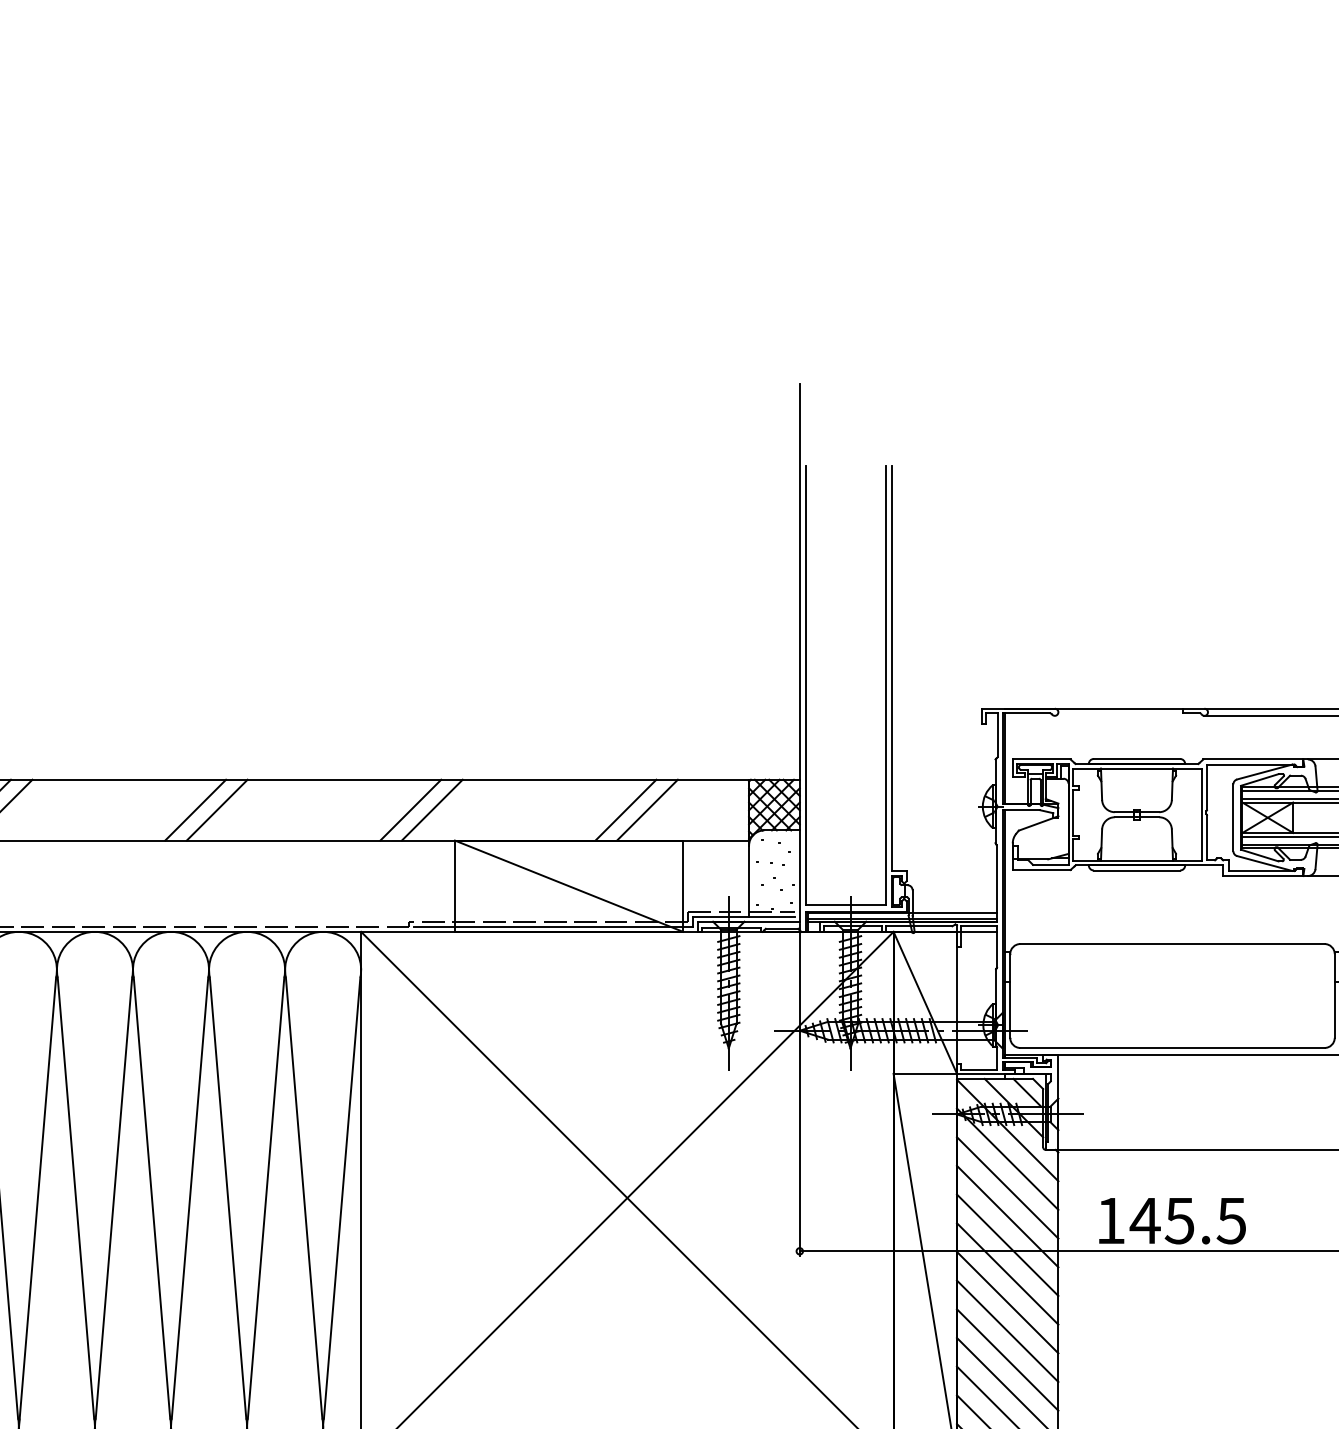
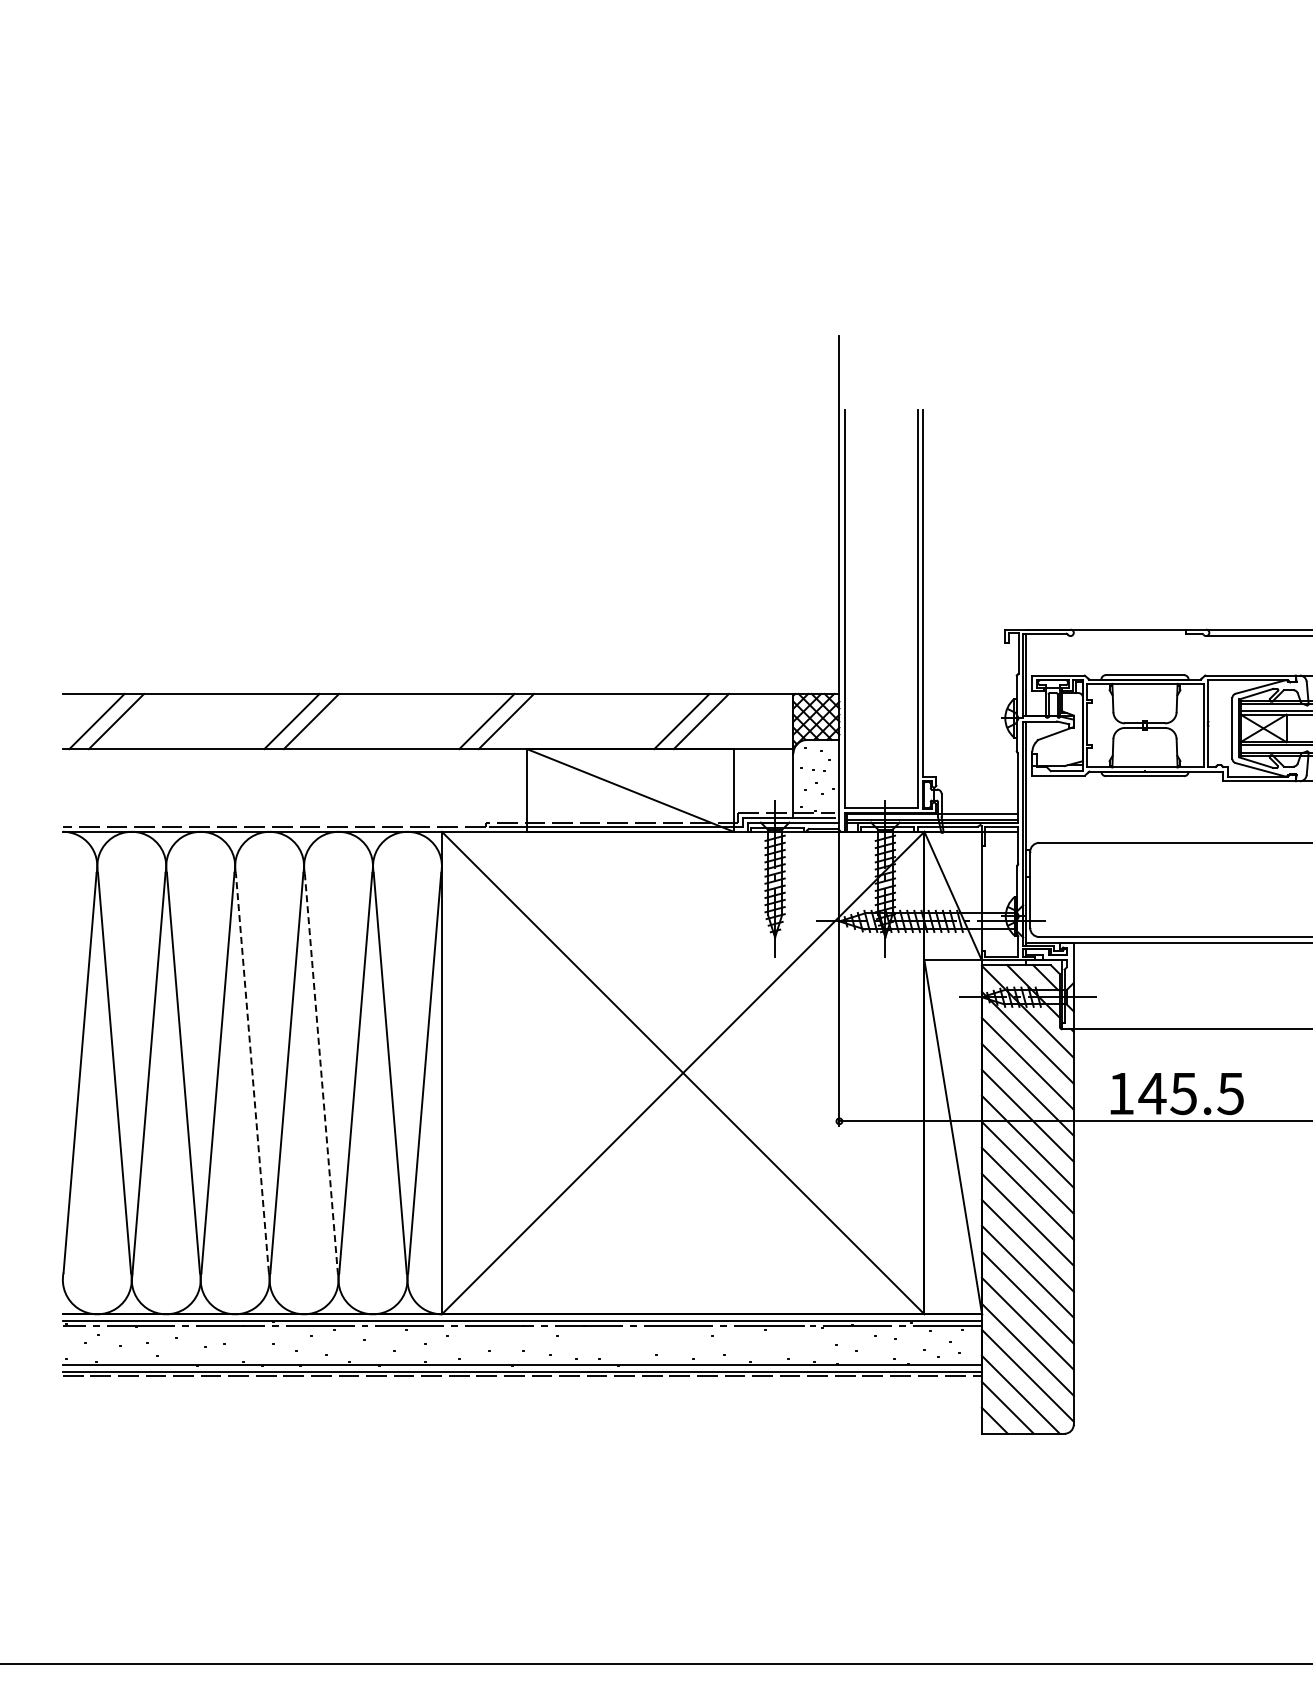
line: (152, 1197) -> (252, 1072), solid -> dashed
line: (228, 1198) -> (321, 1073), solid -> dashed

